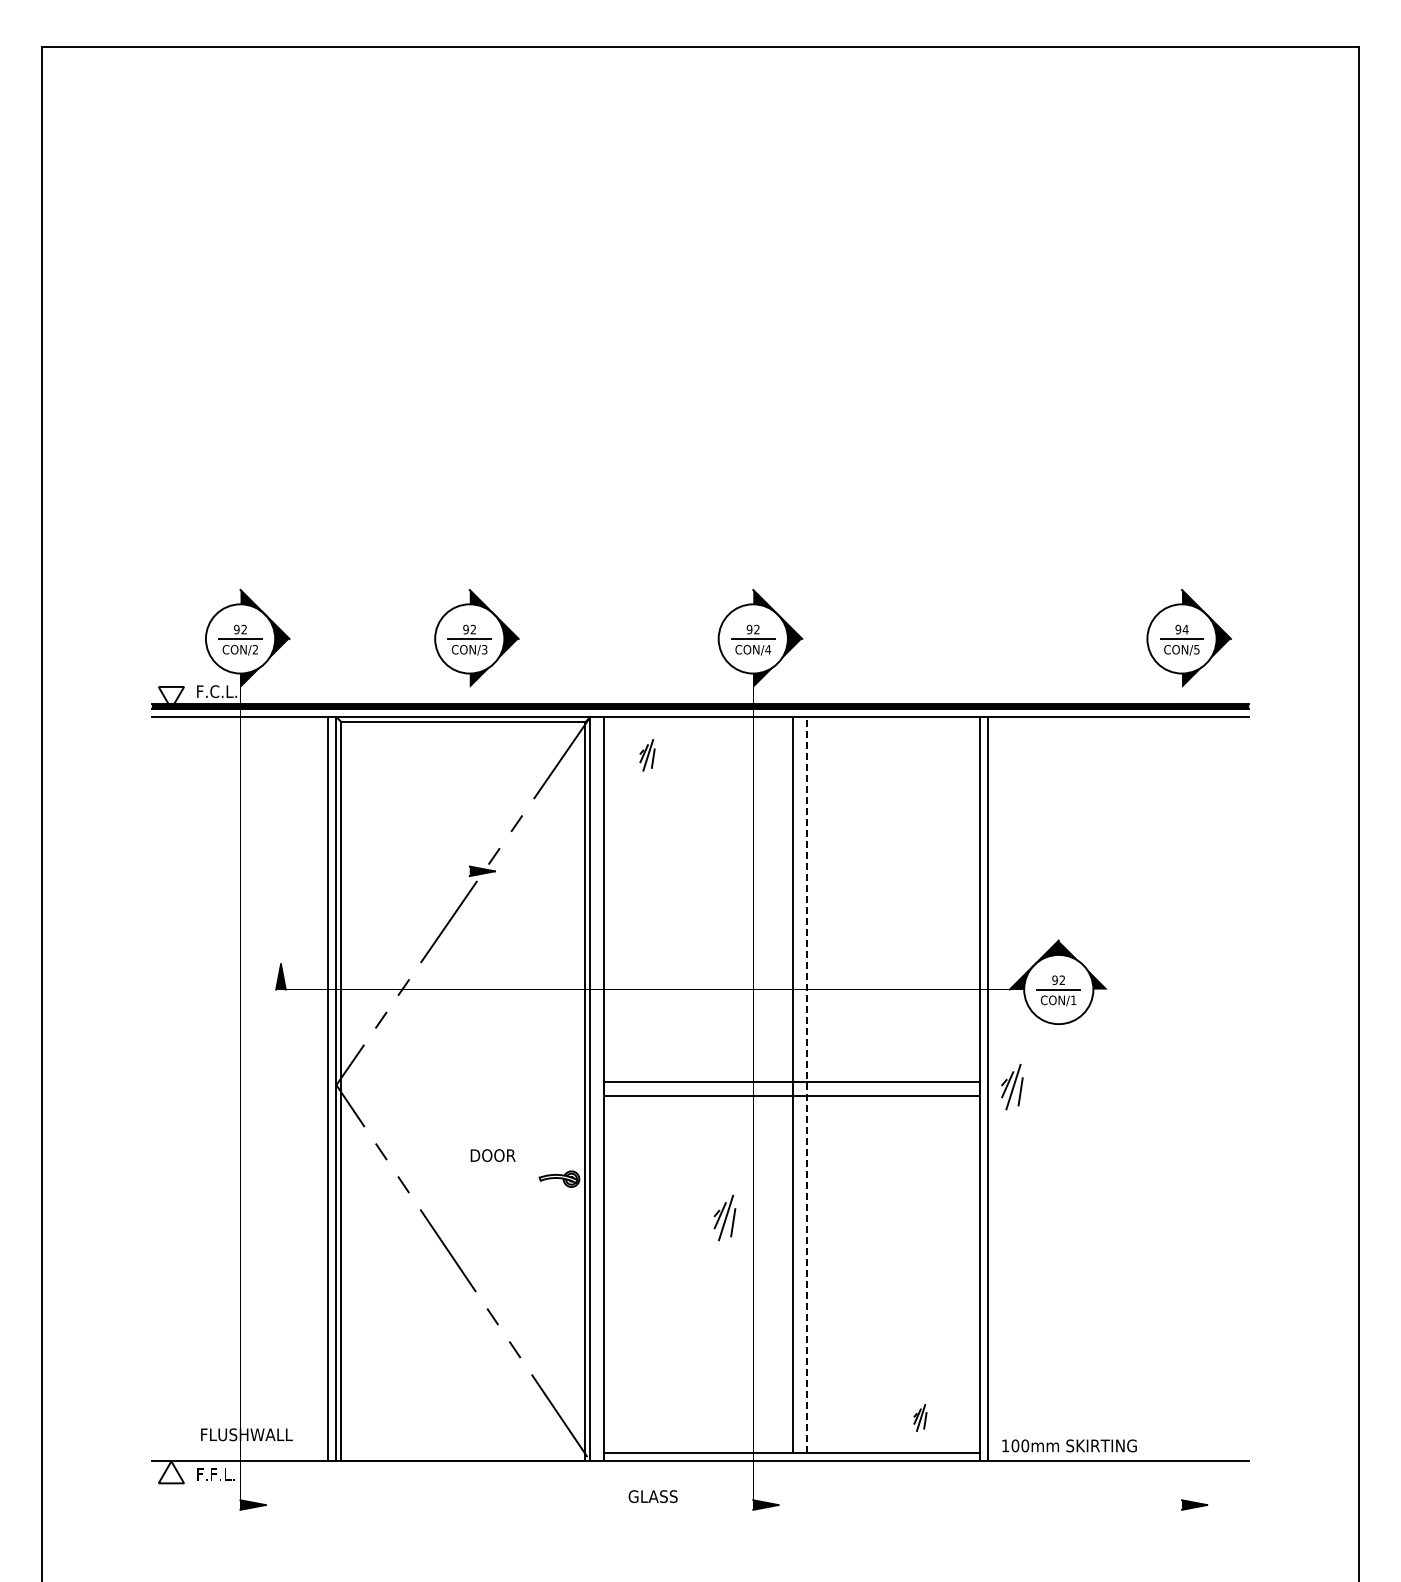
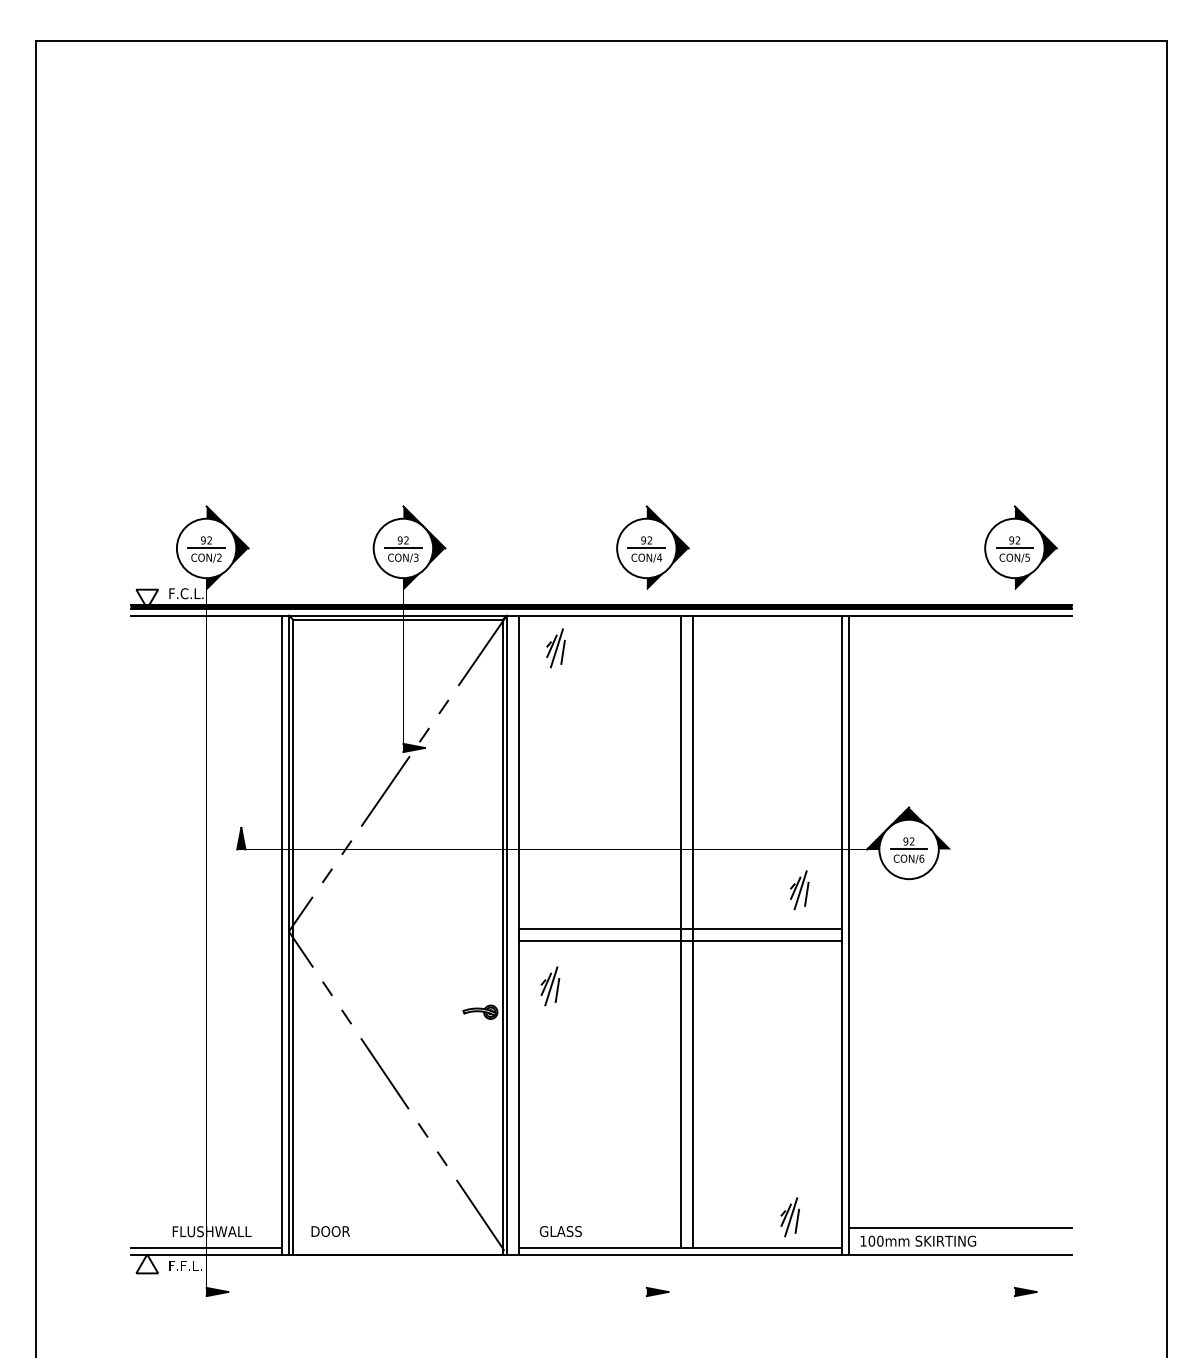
text: (1185, 629) -> (1017, 540), 94 -> 92
part: (647, 755) -> (555, 648), size x1.43
text: (1073, 1000) -> (921, 858), CON/1 -> CON/6
line: (807, 1084) -> (693, 930), dashed -> solid
part: (1012, 1087) -> (799, 890), moved
text: (492, 1155) -> (330, 1231), moved
part: (724, 1217) -> (549, 985), moved
part: (920, 1417) -> (790, 1216), size x1.67
line: (1118, 1430) -> (960, 1228), added
line: (240, 1453) -> (206, 1247), added
text: (652, 1496) -> (560, 1231), moved

